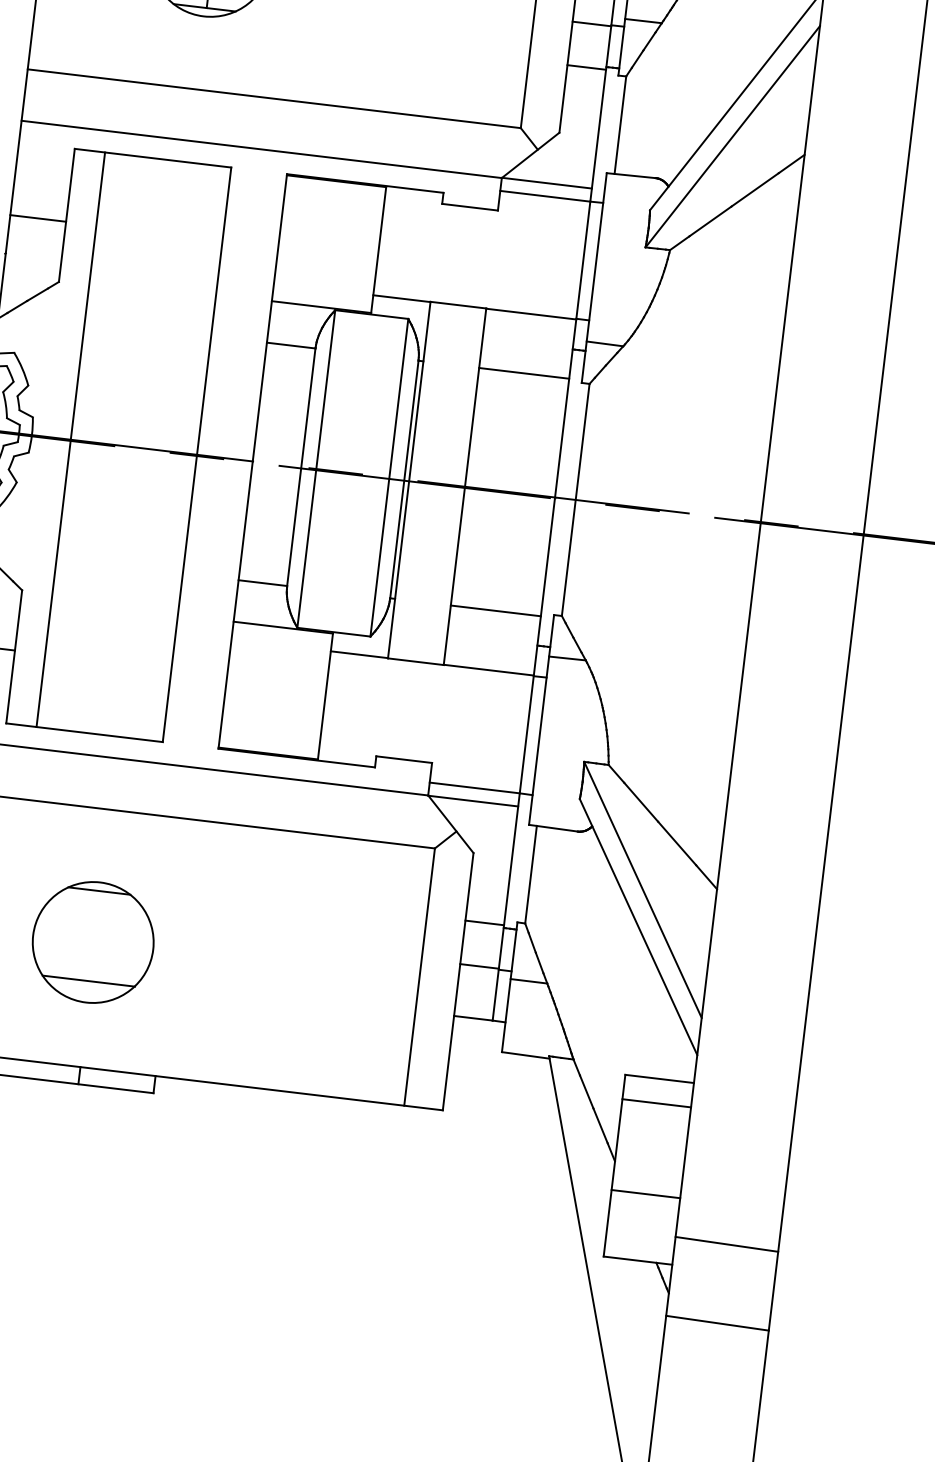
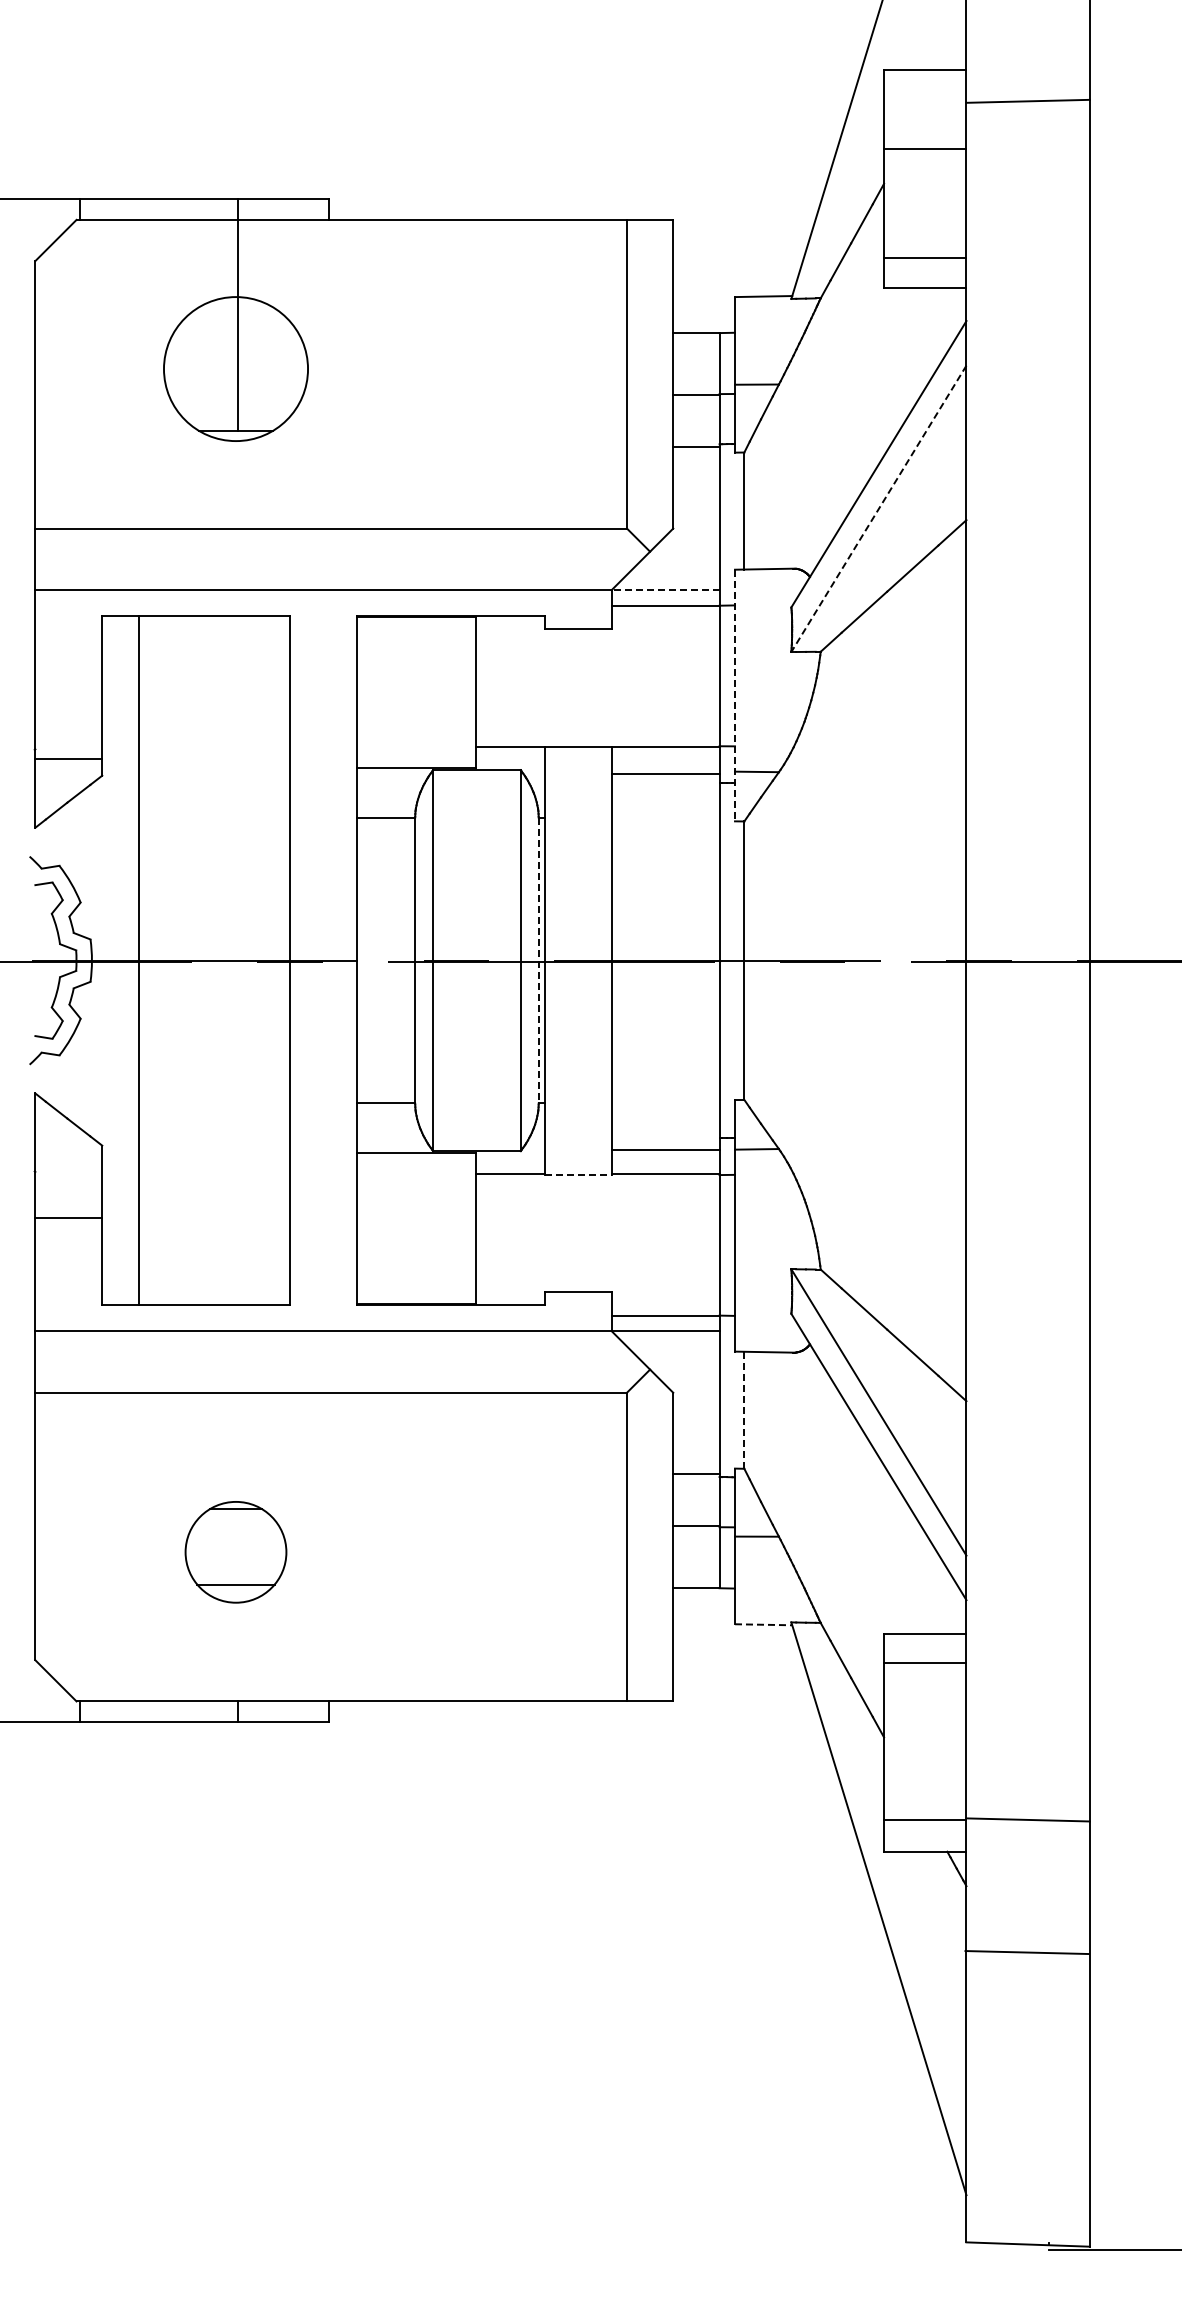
line: (732, 136) -> (878, 508), solid -> dashed
line: (546, 182) -> (665, 589), solid -> dashed
line: (37, 218) -> (68, 759), moved
line: (593, 277) -> (734, 695), solid -> dashed
line: (524, 373) -> (665, 774), moved
line: (404, 480) -> (538, 961), solid -> dashed
line: (495, 611) -> (665, 1150), moved
line: (416, 661) -> (578, 1174), solid -> dashed
line: (531, 874) -> (744, 1410), solid -> dashed
part: (92, 942) -> (235, 1552), size x0.7
line: (525, 1055) -> (763, 1624), solid -> dashed
line: (646, 1193) -> (925, 1819), moved
line: (716, 1323) -> (1026, 1952), moved

